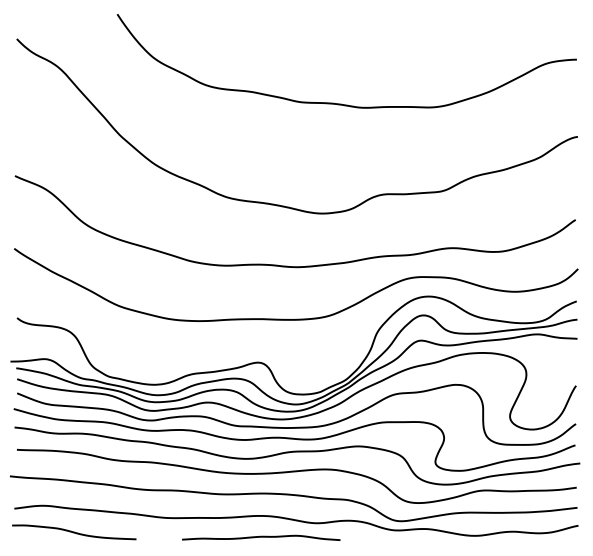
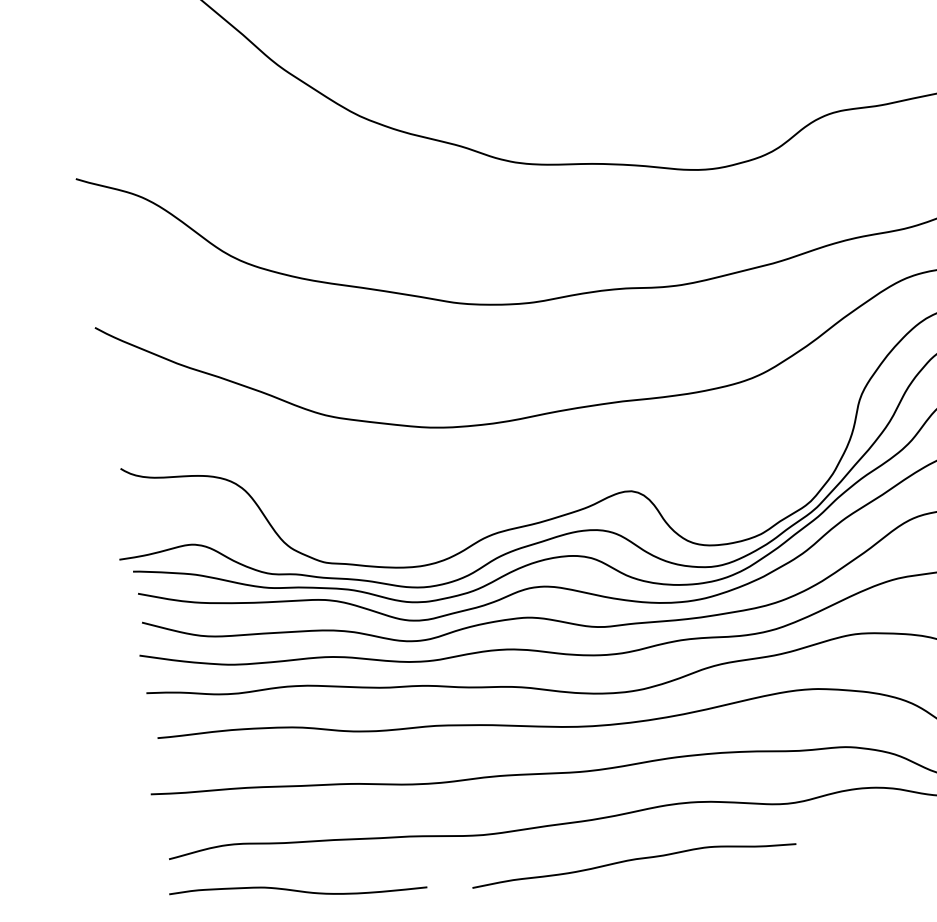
curve: (261, 537) -> (634, 861), moved

